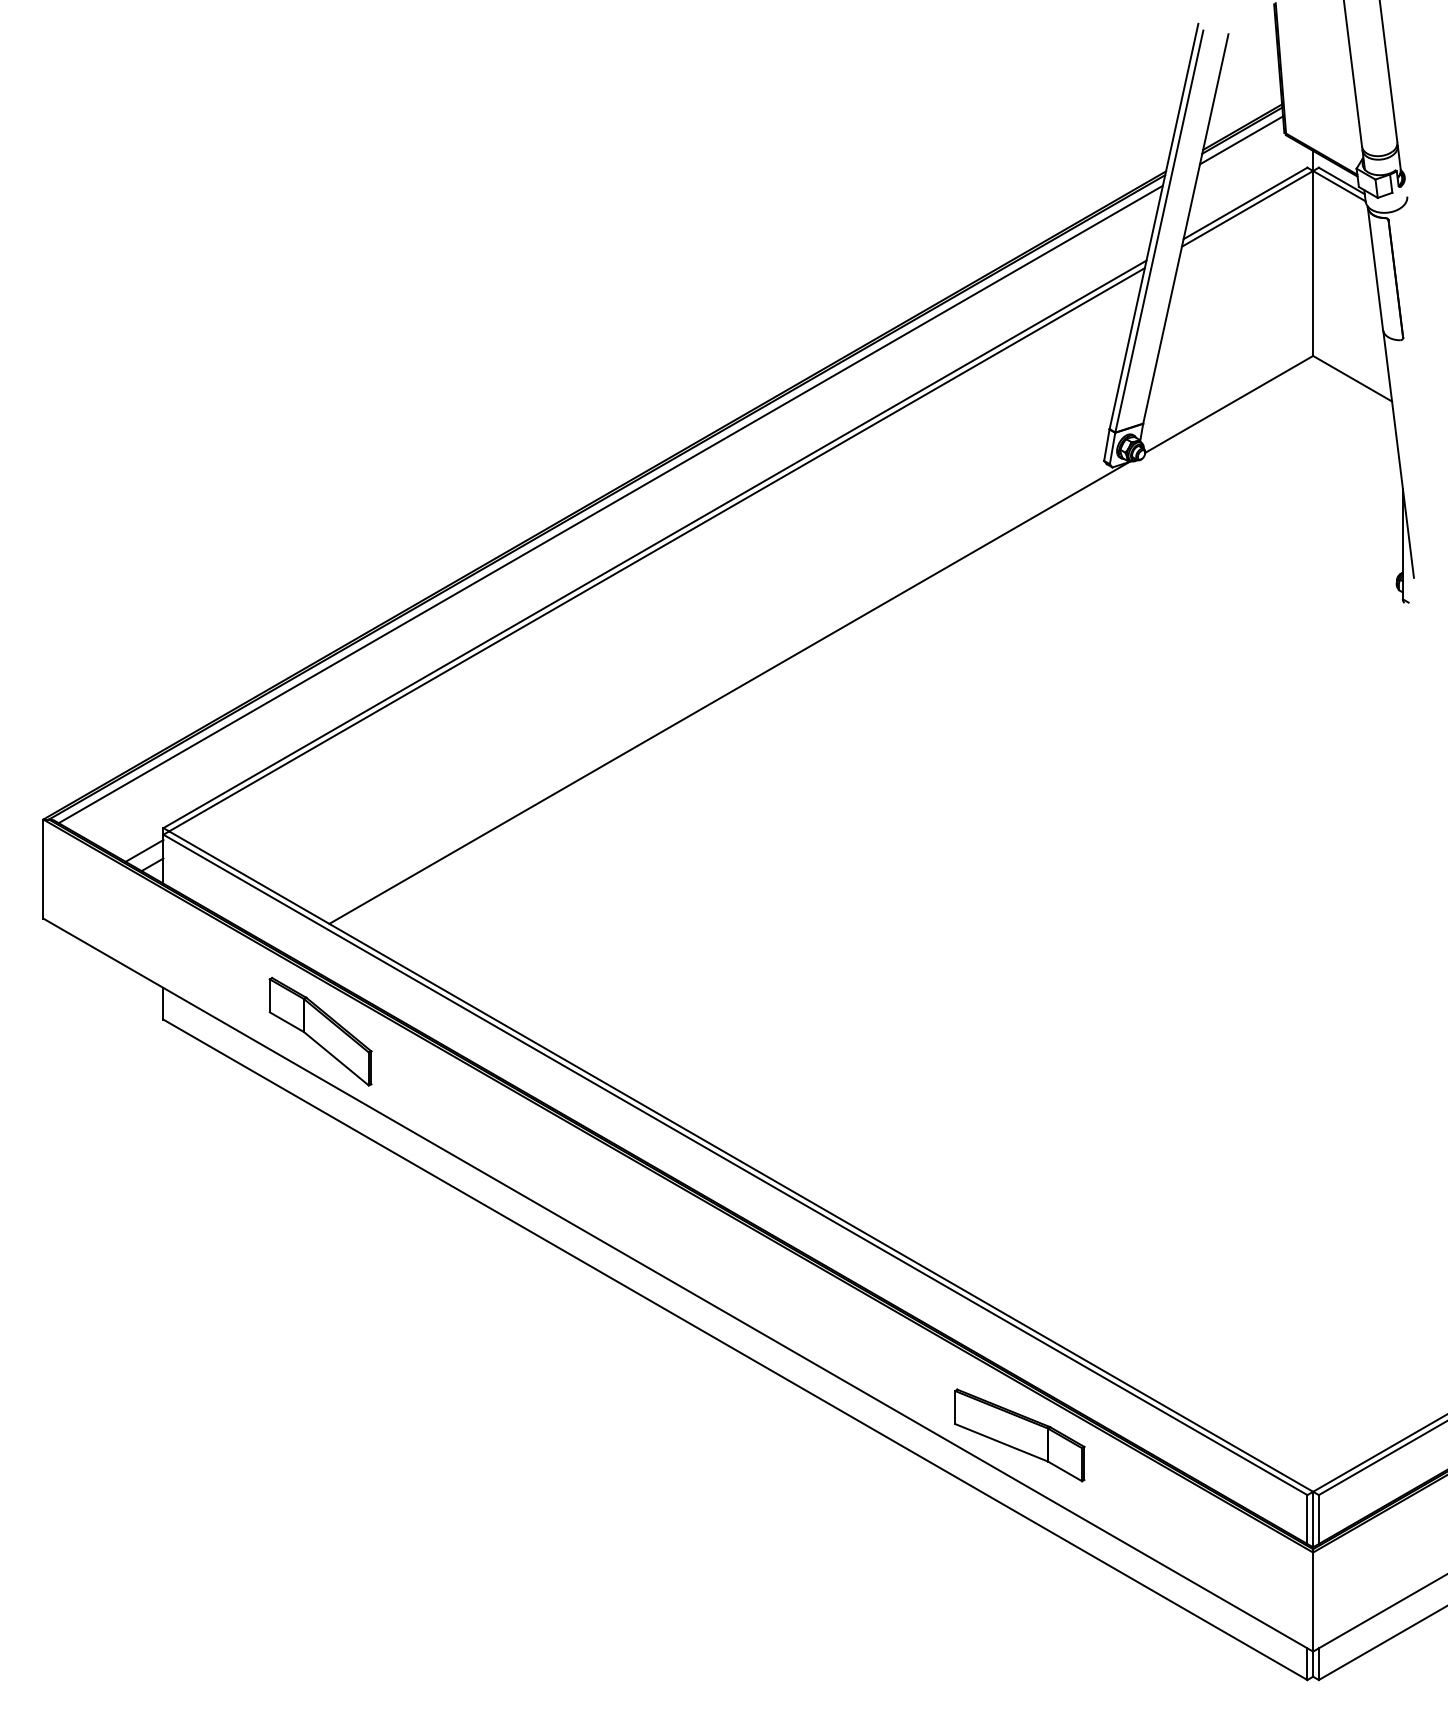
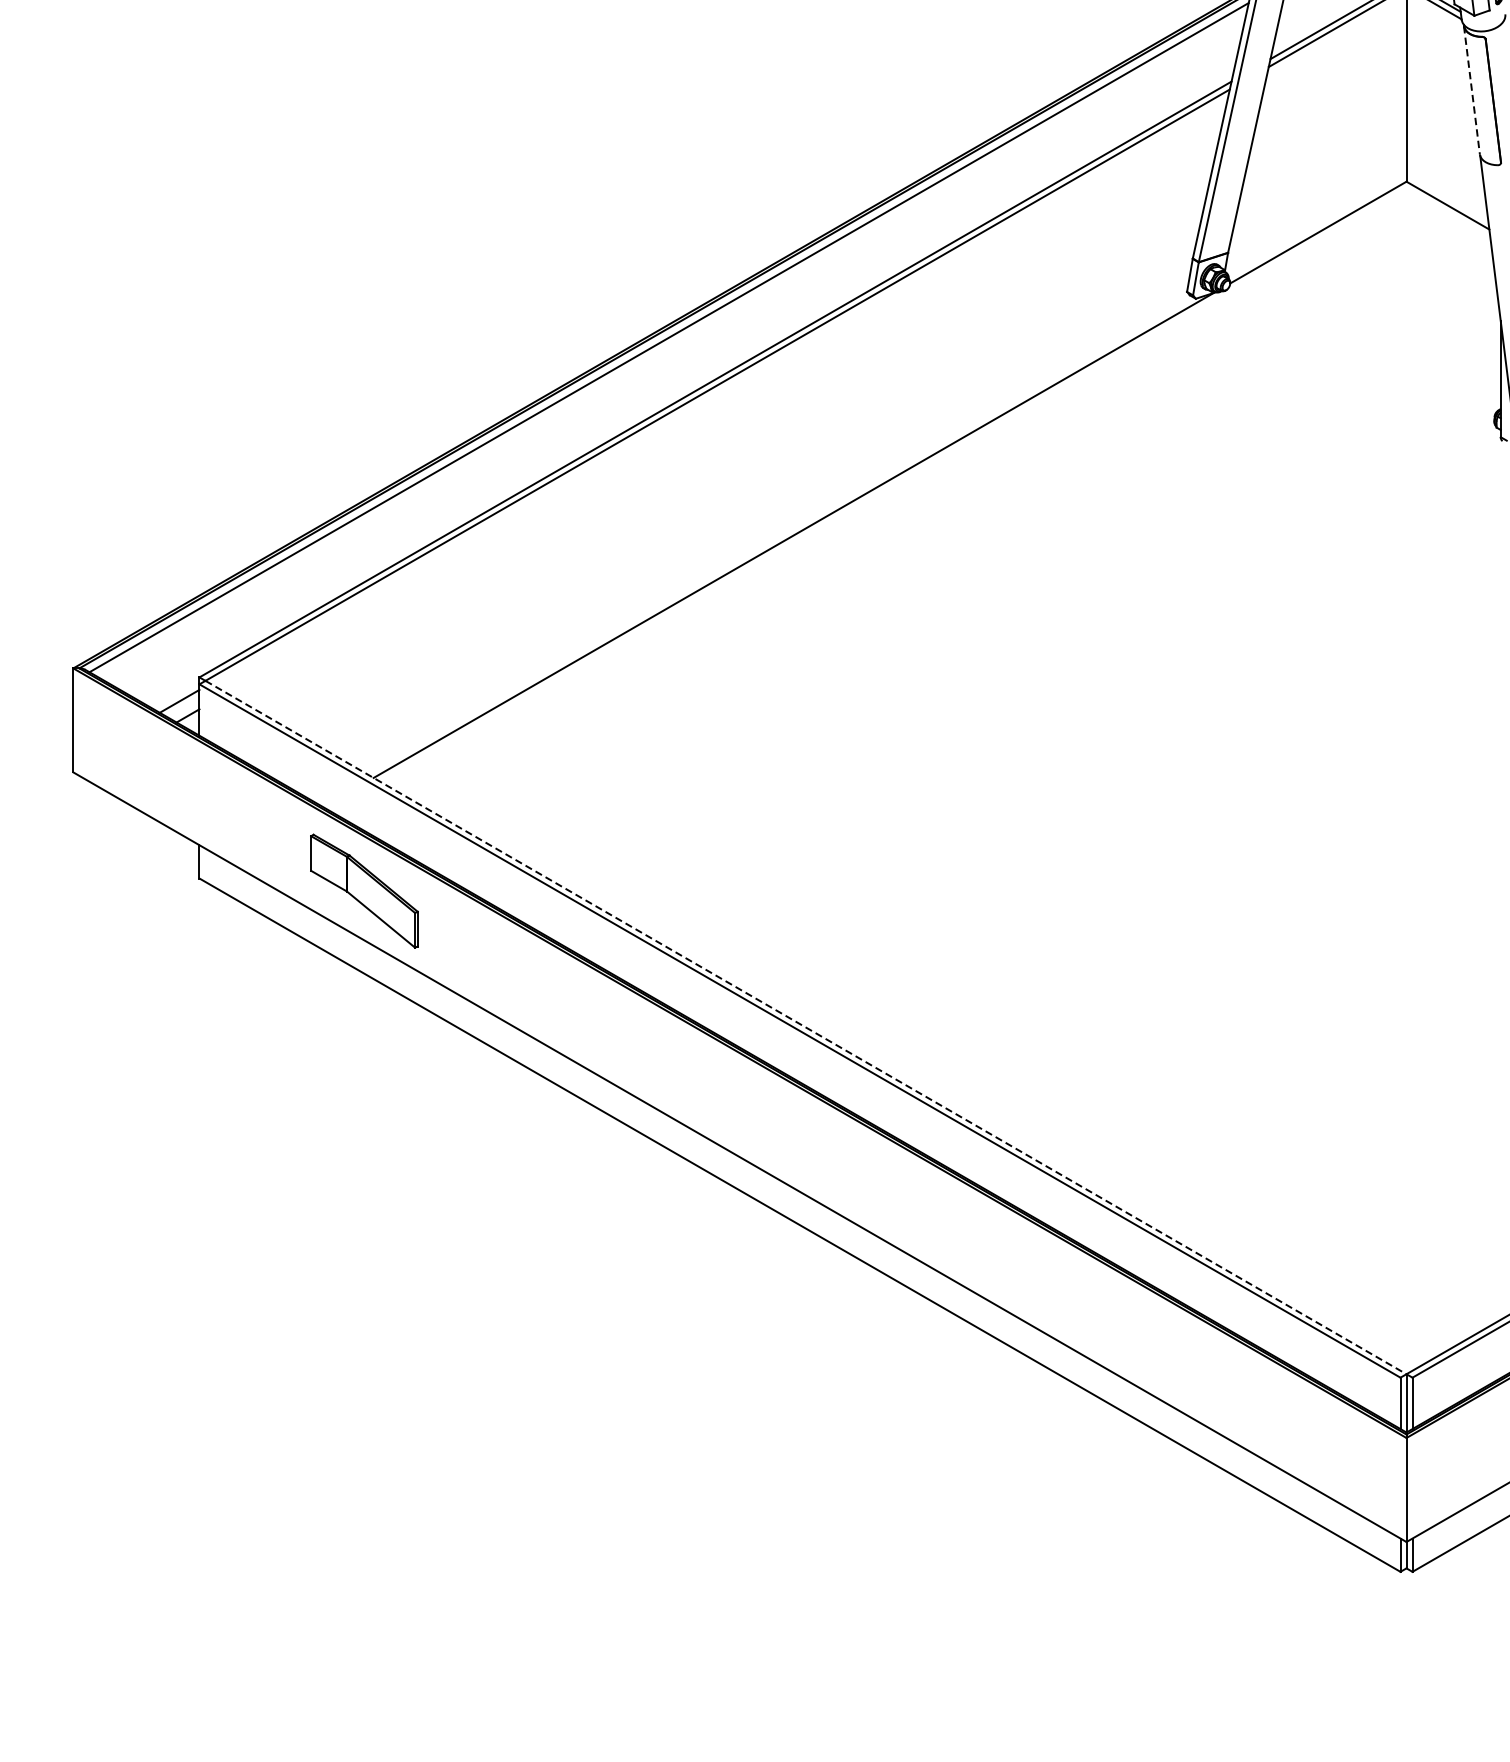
line: (1375, 269) -> (1471, 90), solid -> dashed
line: (741, 1161) -> (806, 1027), solid -> dashed
part: (1019, 1435) -> (1098, 1315), removed

